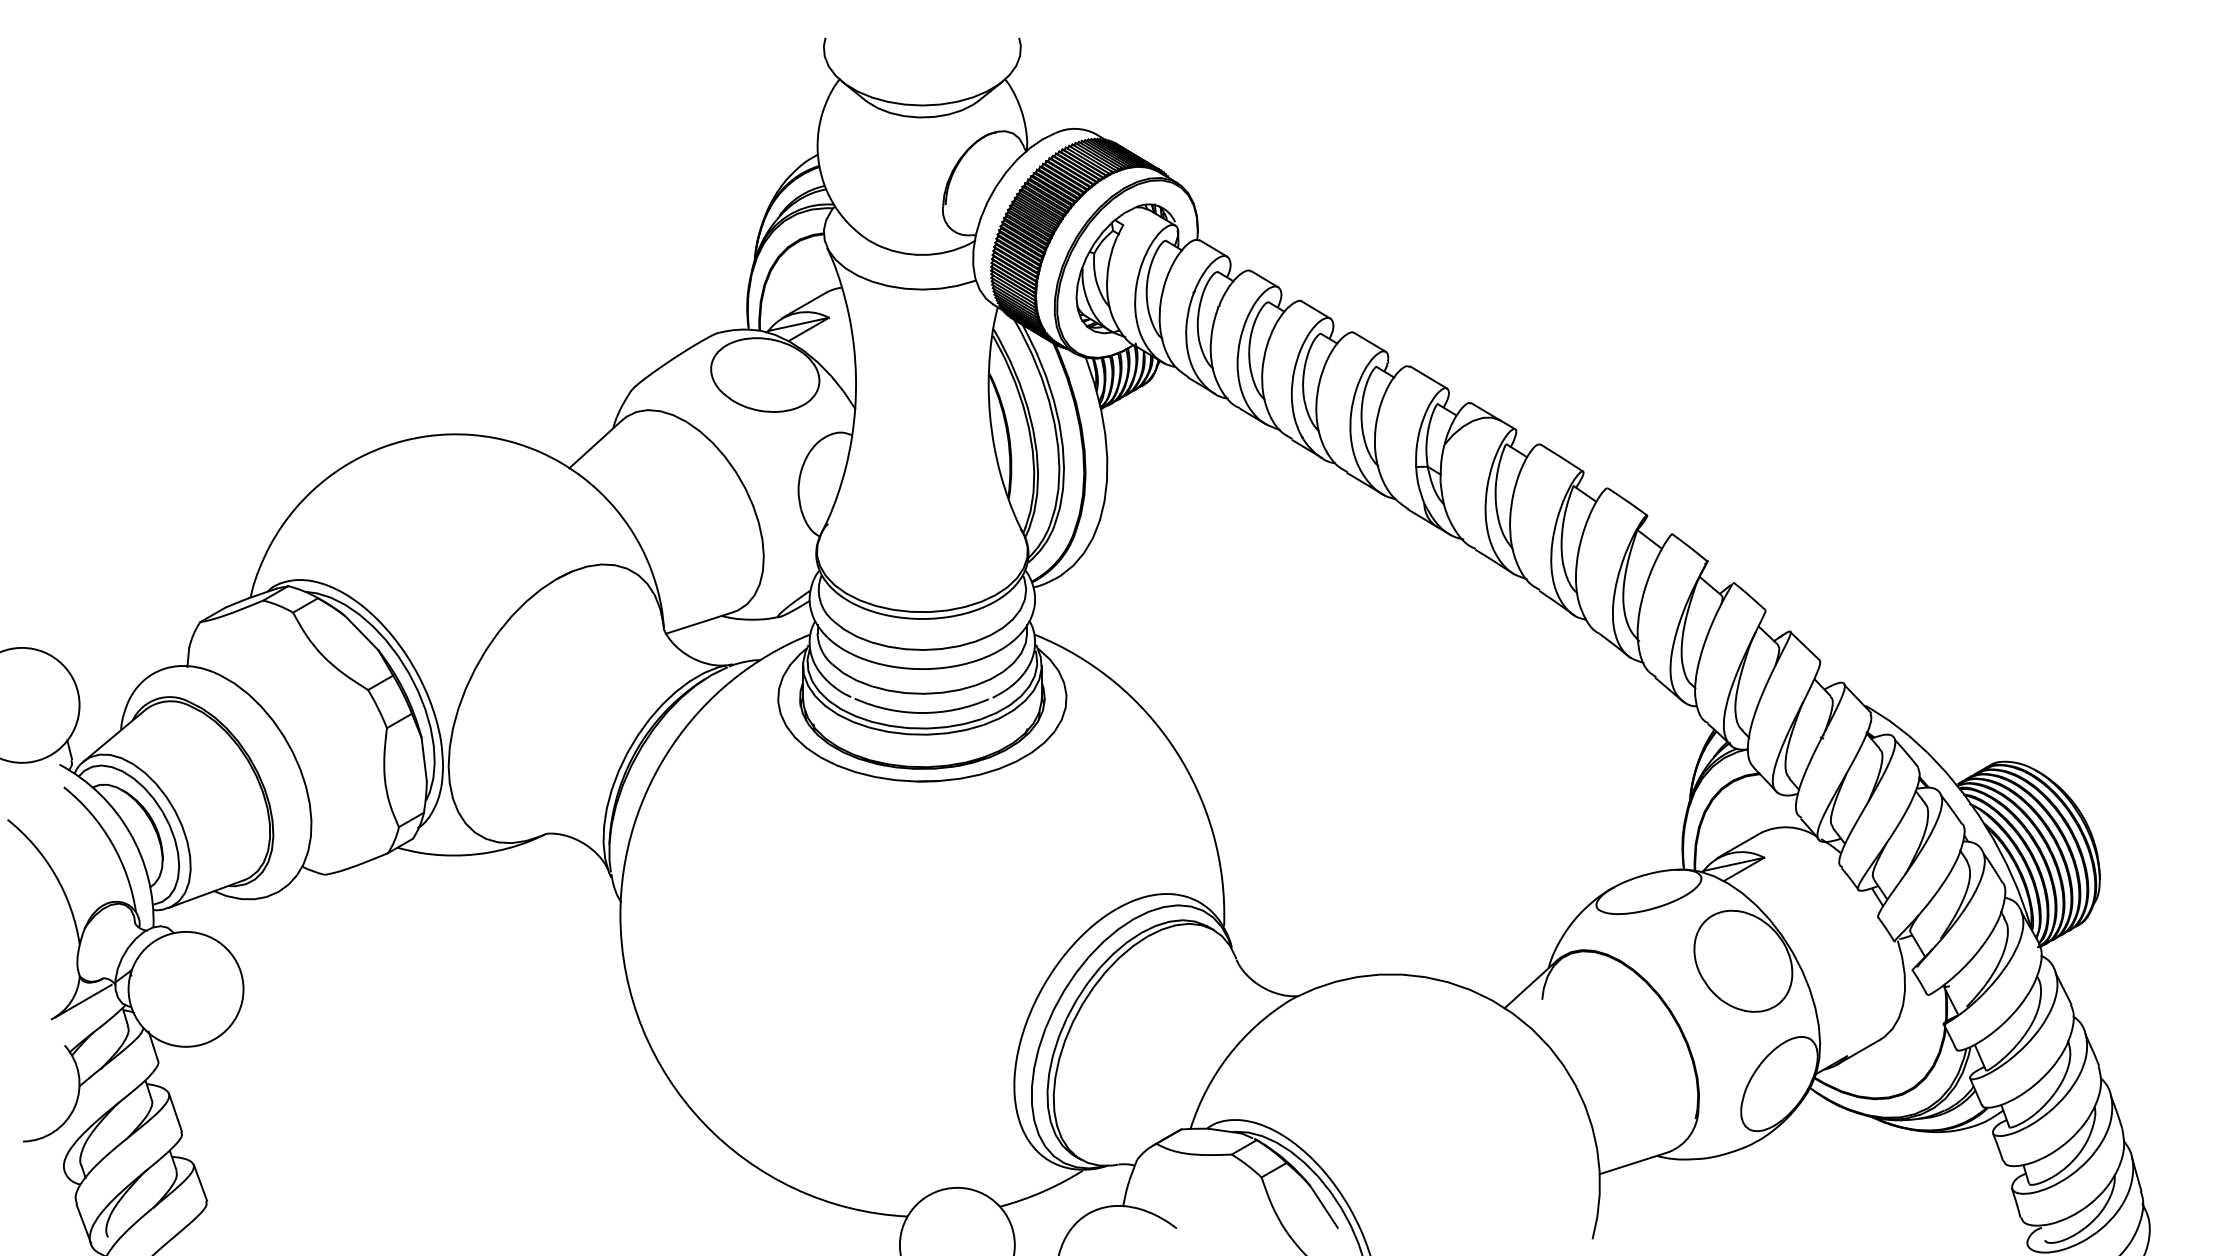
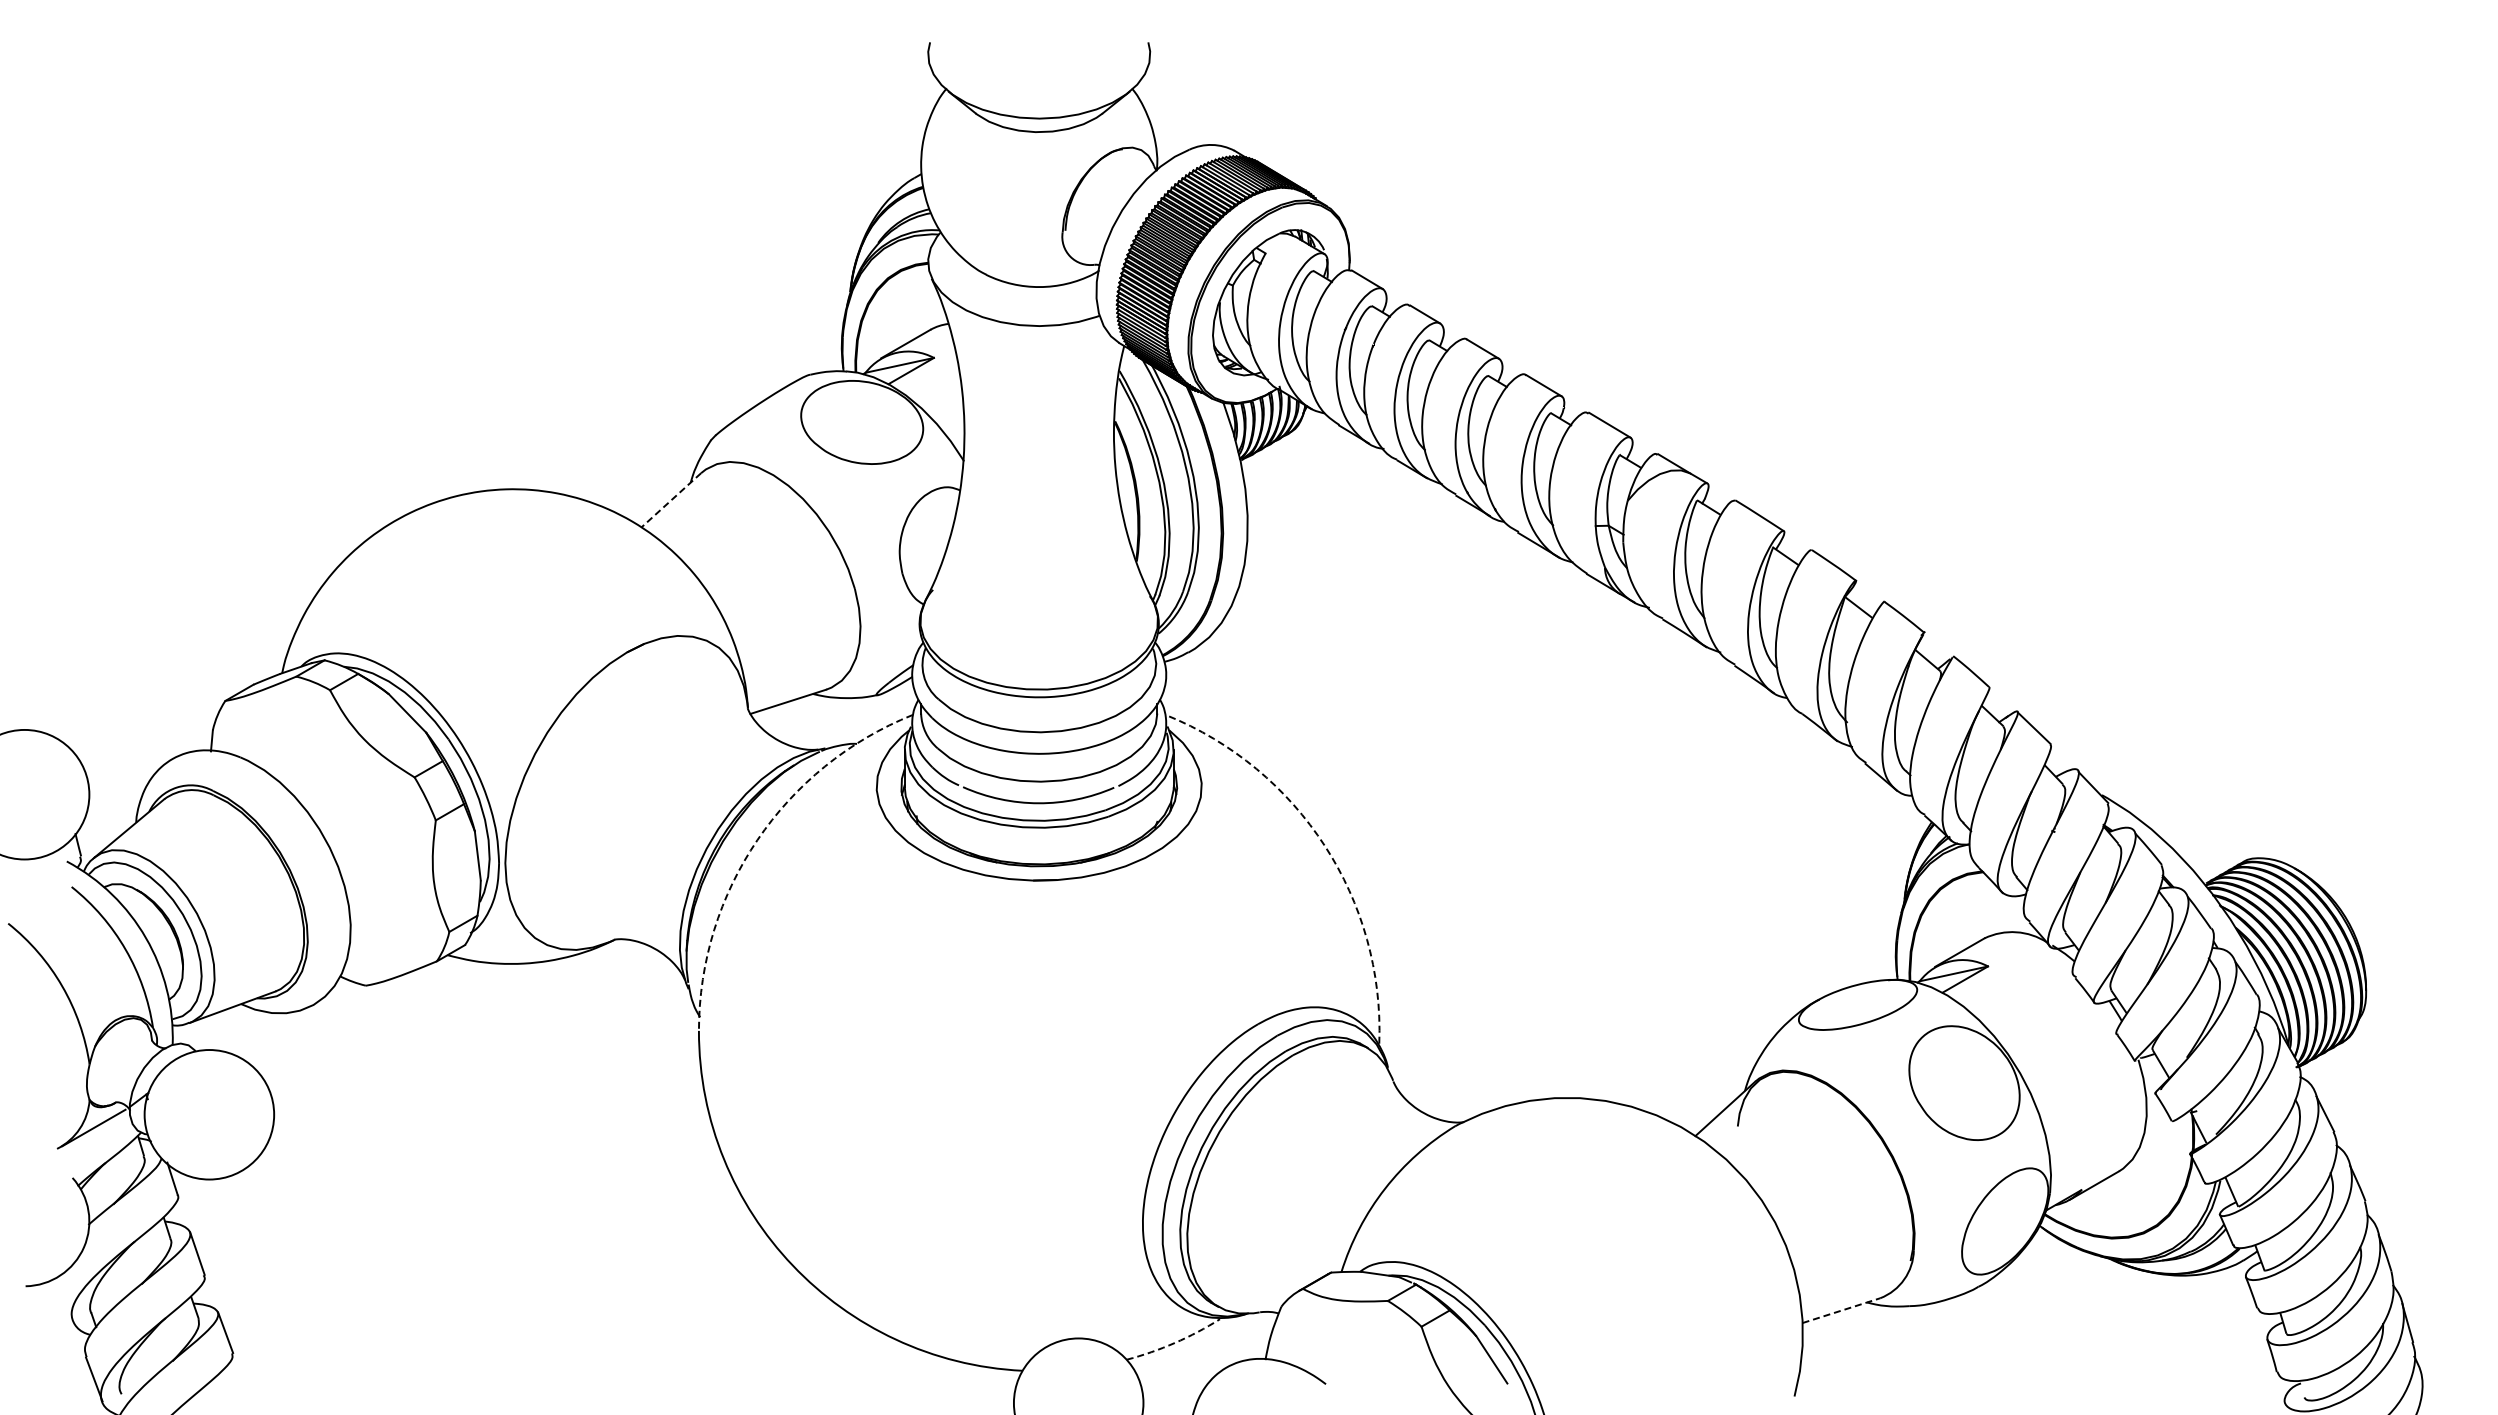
line: (595, 444) -> (670, 500), solid -> dashed
arc: (672, 746) -> (757, 840), solid -> dashed
arc: (1175, 750) -> (1324, 845), solid -> dashed
line: (1634, 1163) -> (1841, 1310), solid -> dashed
arc: (1042, 1191) -> (1174, 1342), solid -> dashed

